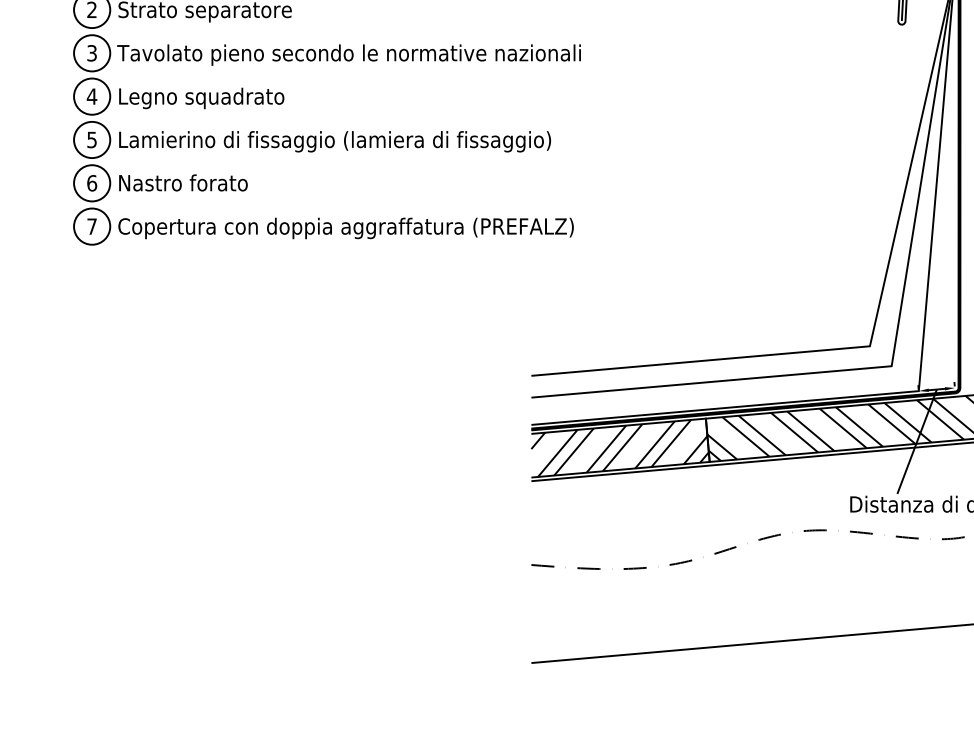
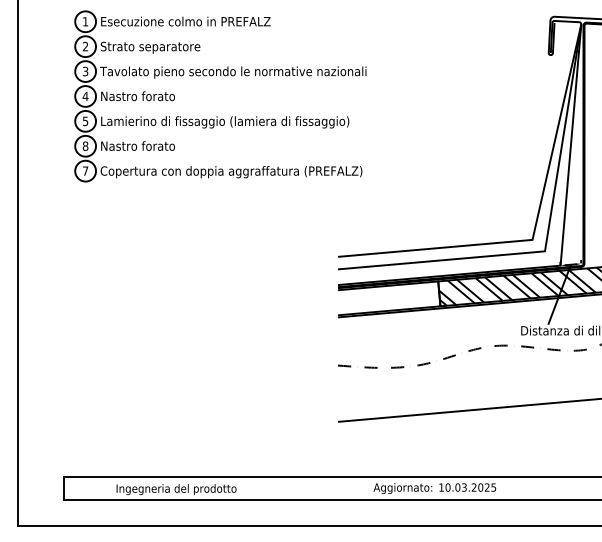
text: (201, 98) -> (148, 97), Legno squadrato -> Nastro forato
text: (91, 181) -> (85, 145), 6 -> 8
hatch: (619, 448) -> (388, 298), removed

